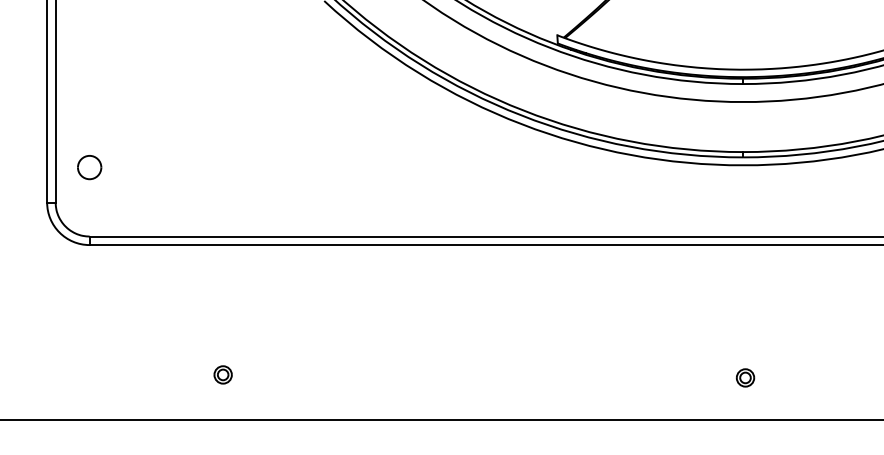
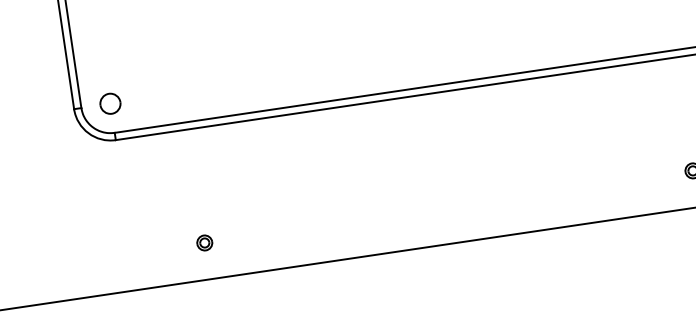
part: (89, 167) -> (110, 103), moved
part: (222, 374) -> (204, 242), moved

